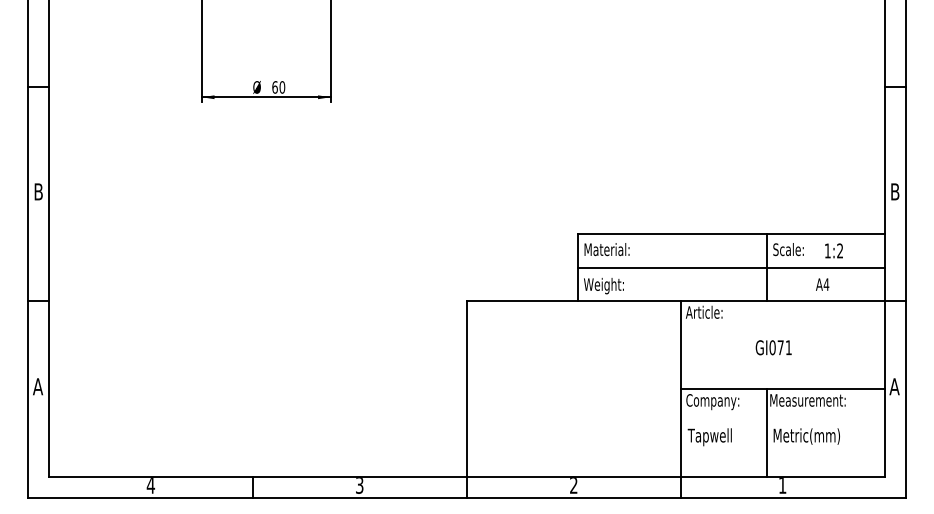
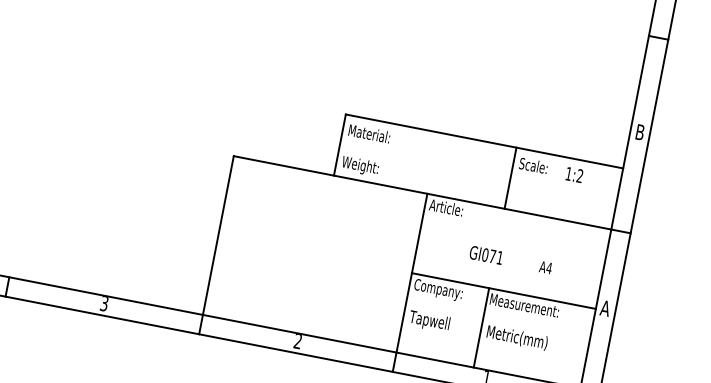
line: (730, 267) -> (477, 171), removed
text: (822, 284) -> (545, 267), moved
text: (773, 347) -> (486, 255), moved

